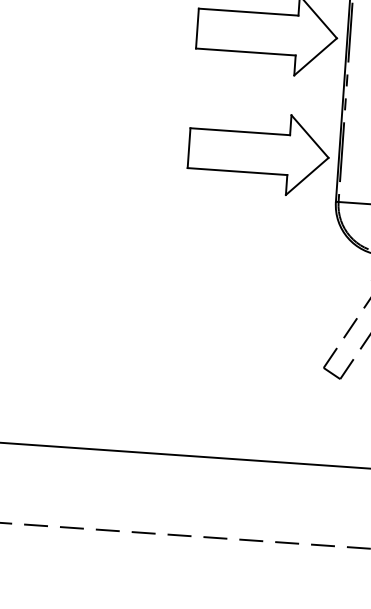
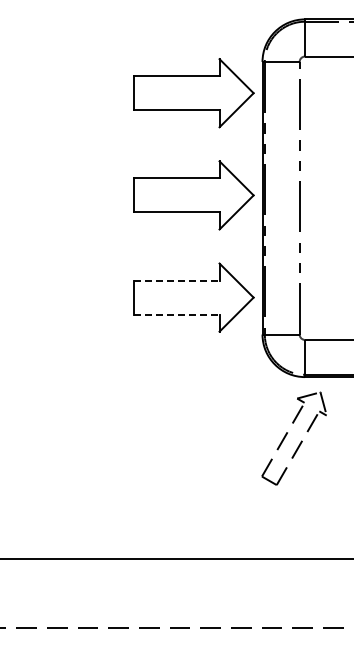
line: (239, 131) -> (176, 280), solid -> dashed
line: (236, 171) -> (176, 314), solid -> dashed

